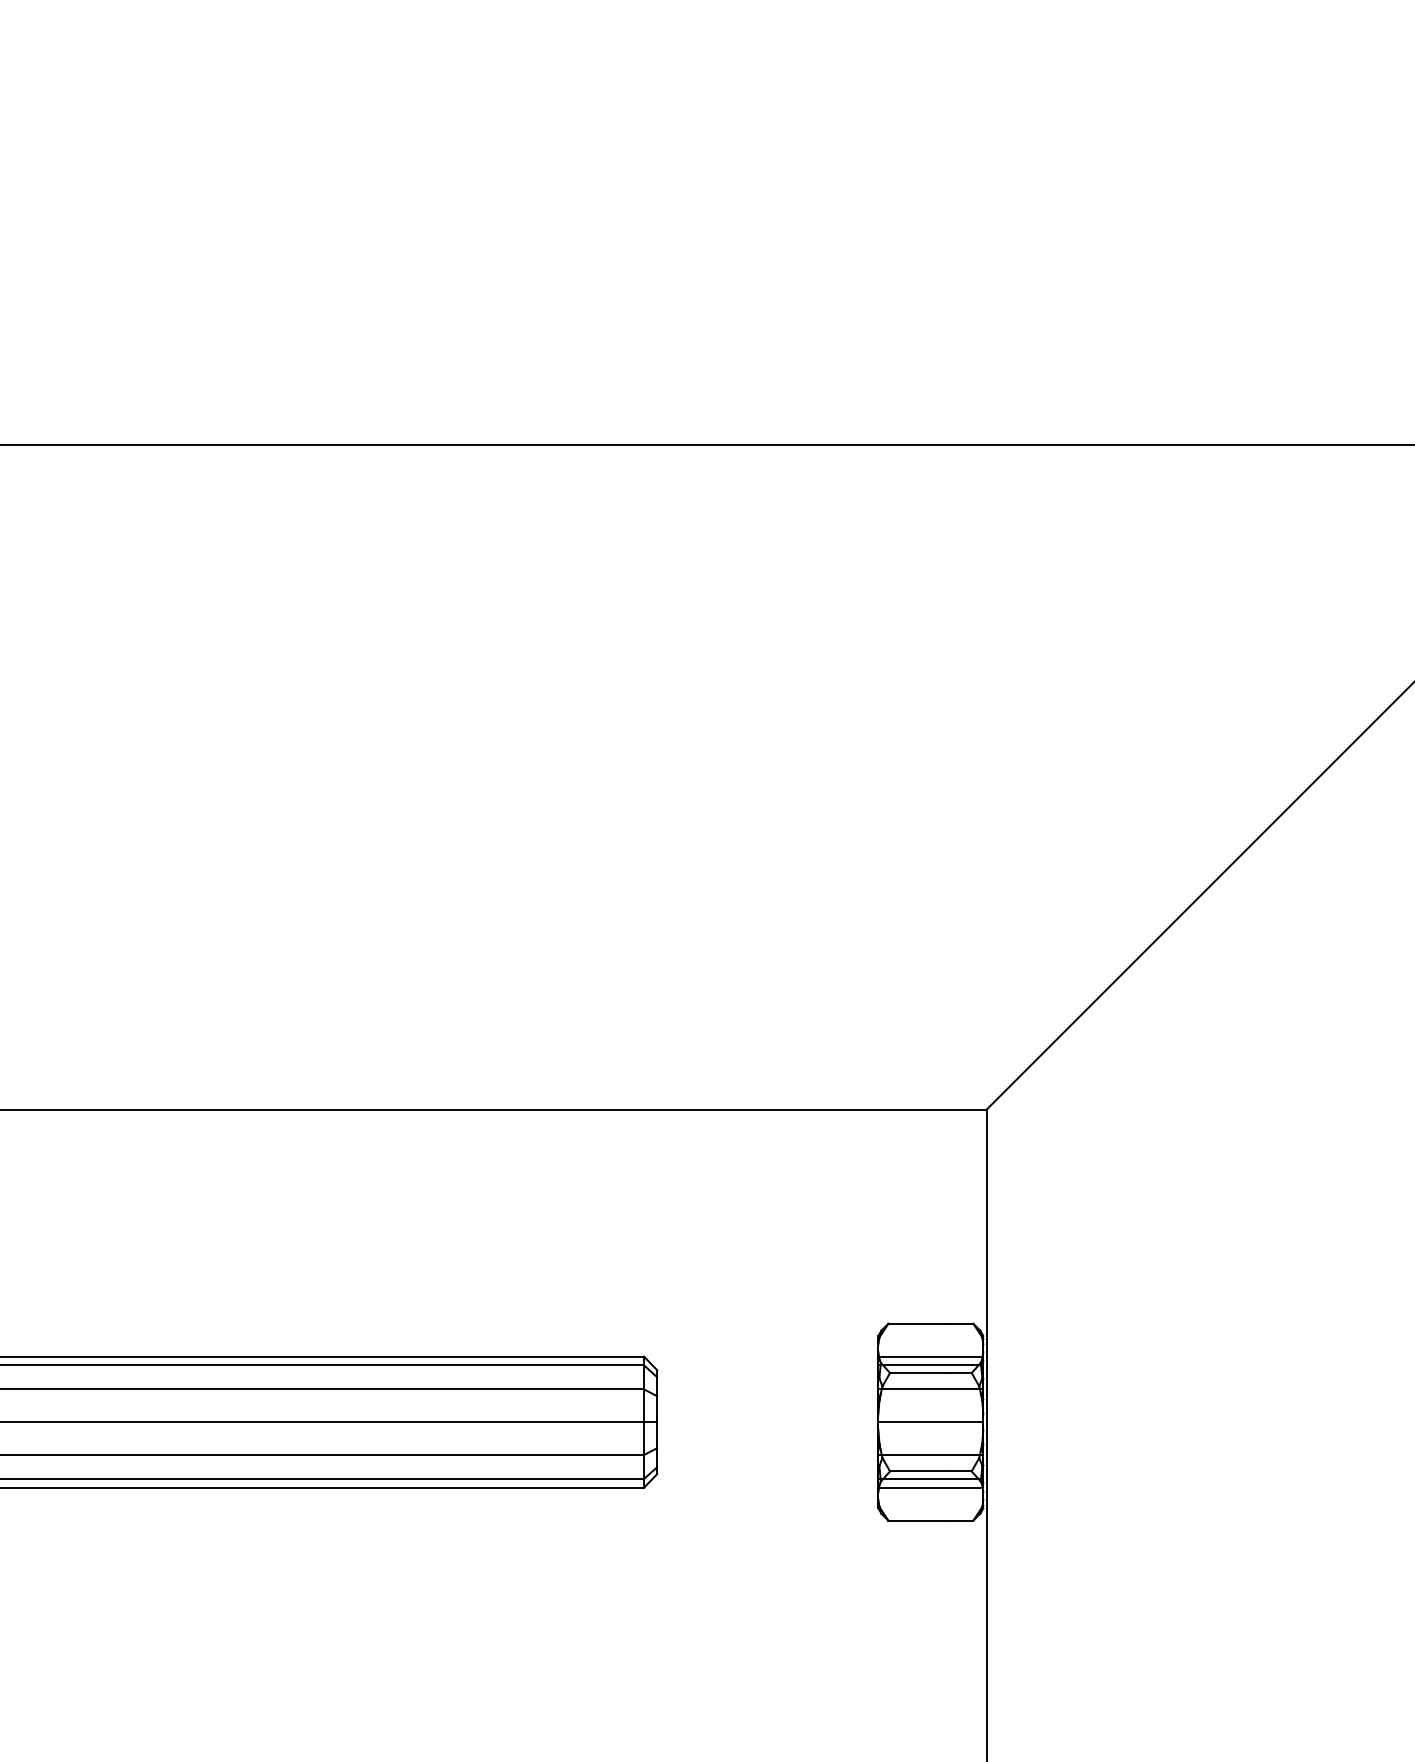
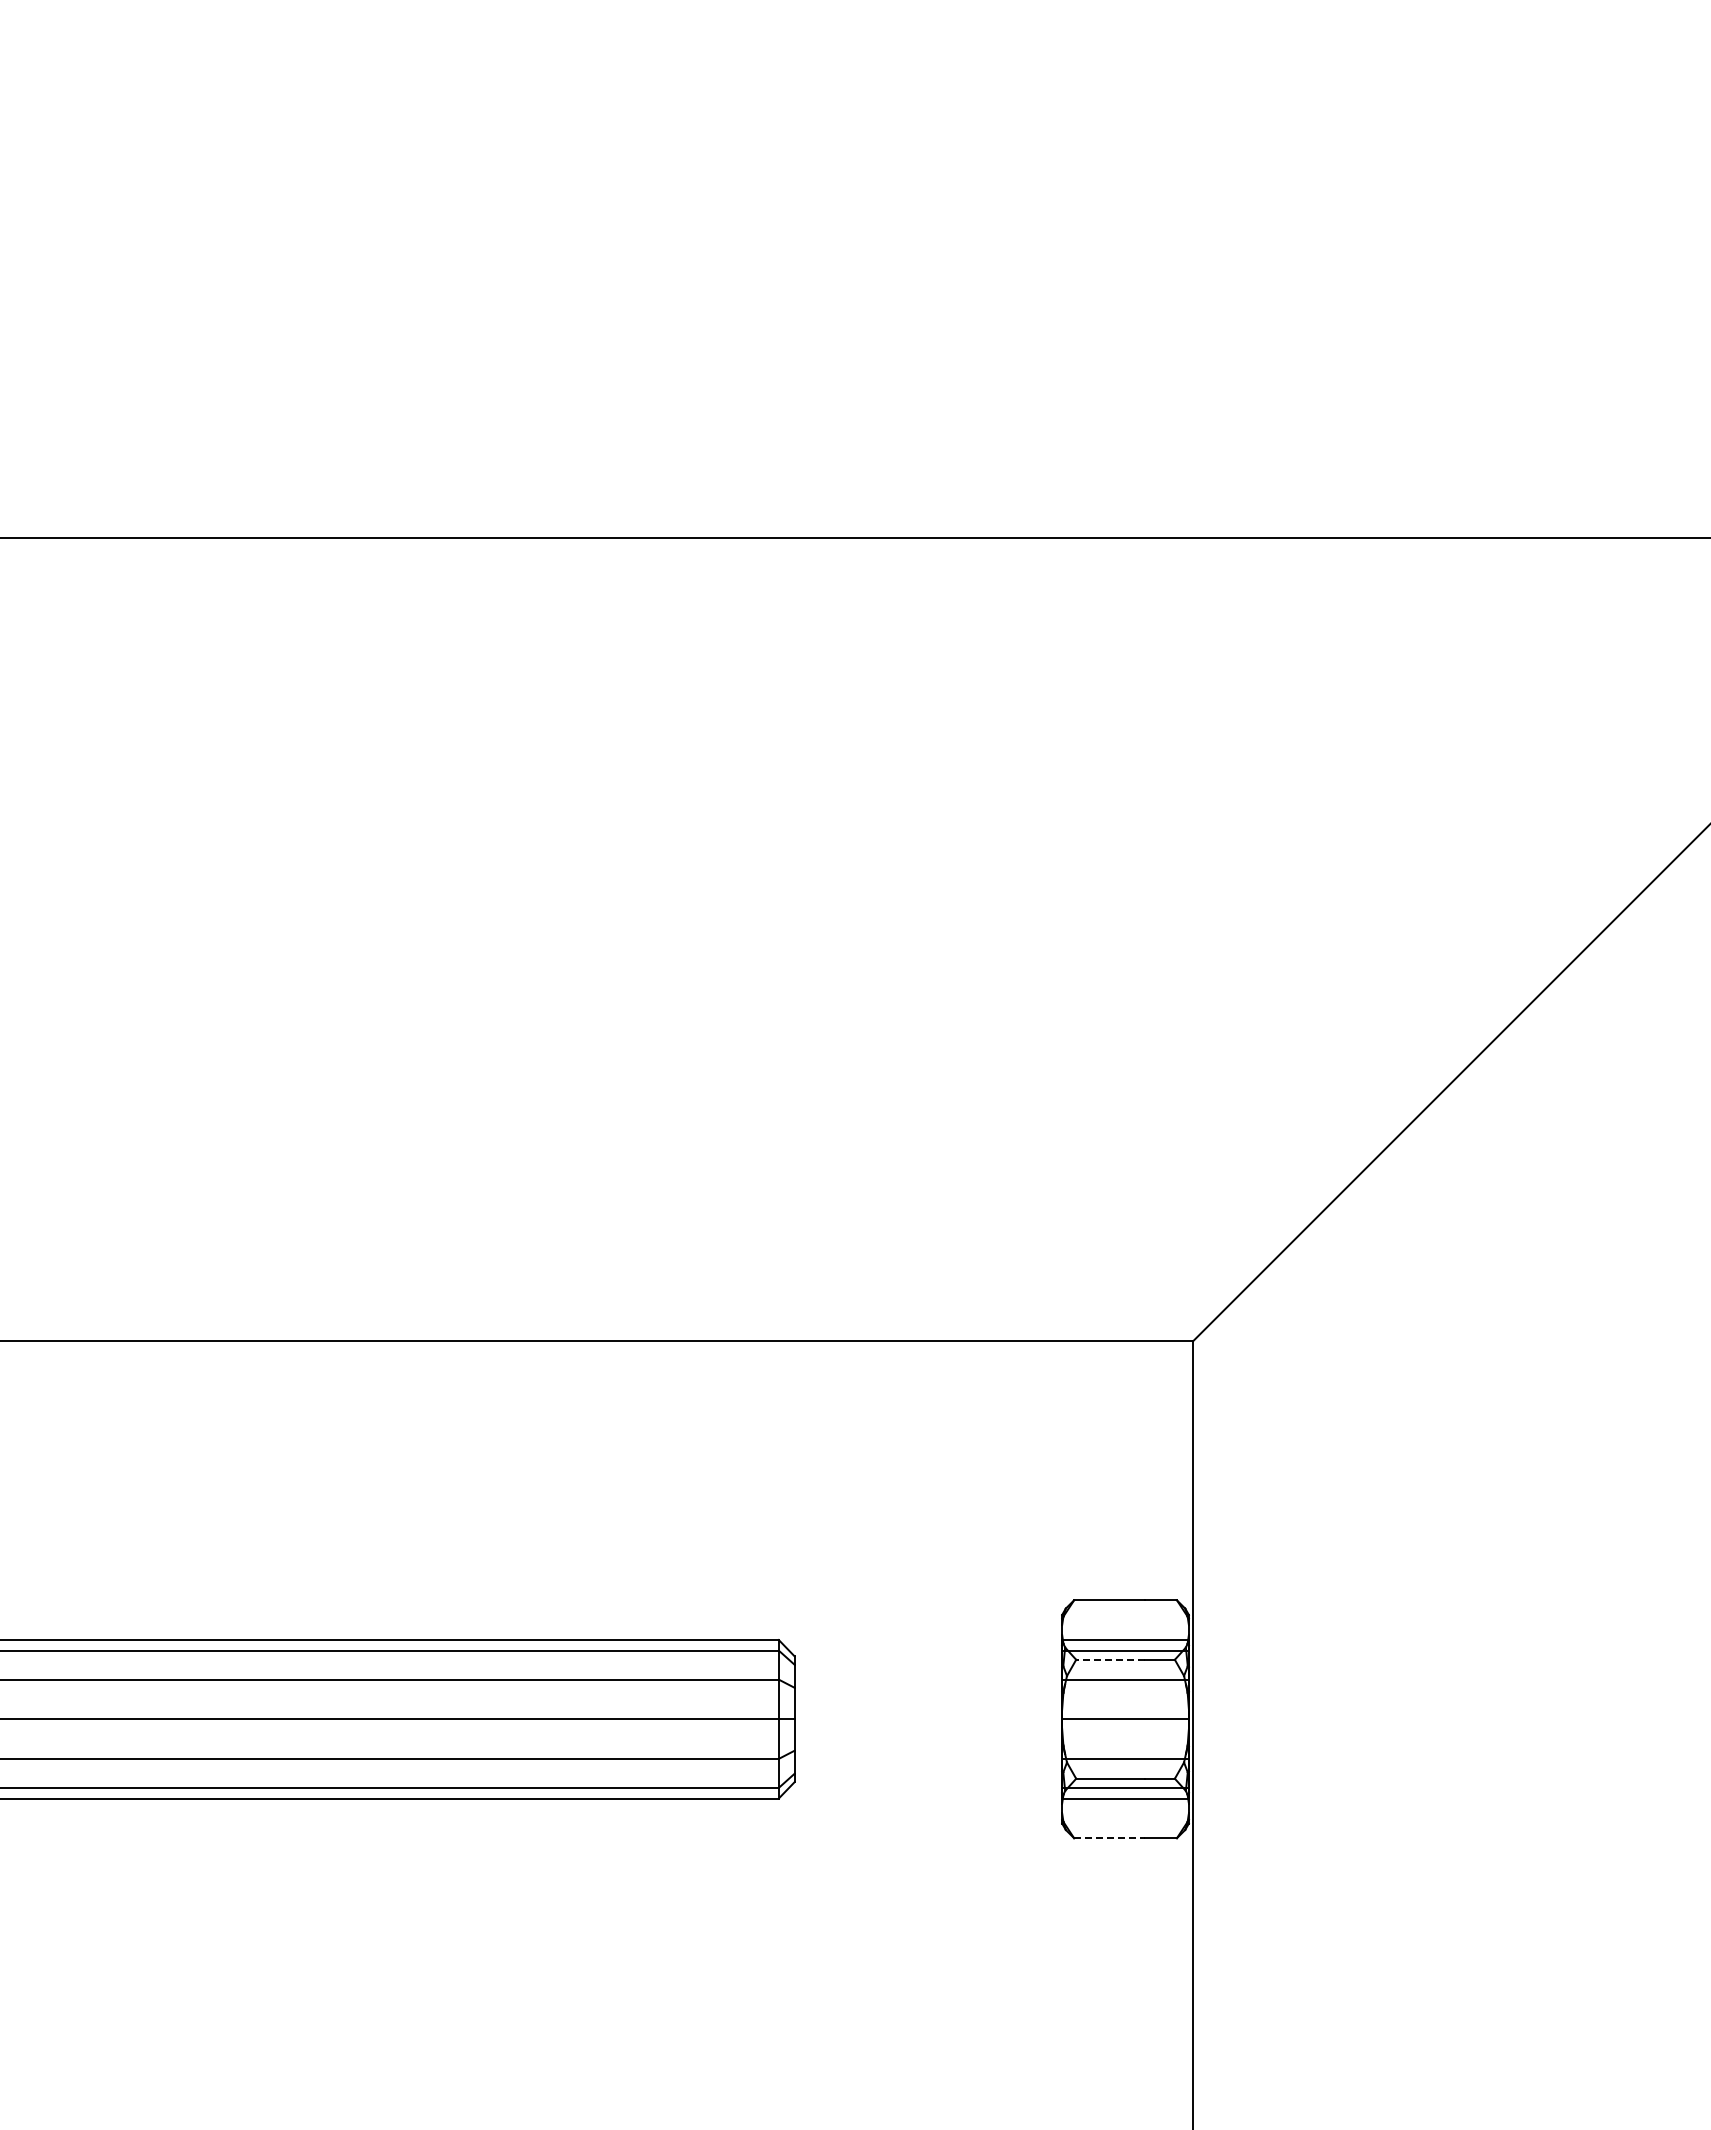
line: (918, 1372) -> (1110, 1659), solid -> dashed
line: (917, 1520) -> (1109, 1838), solid -> dashed

